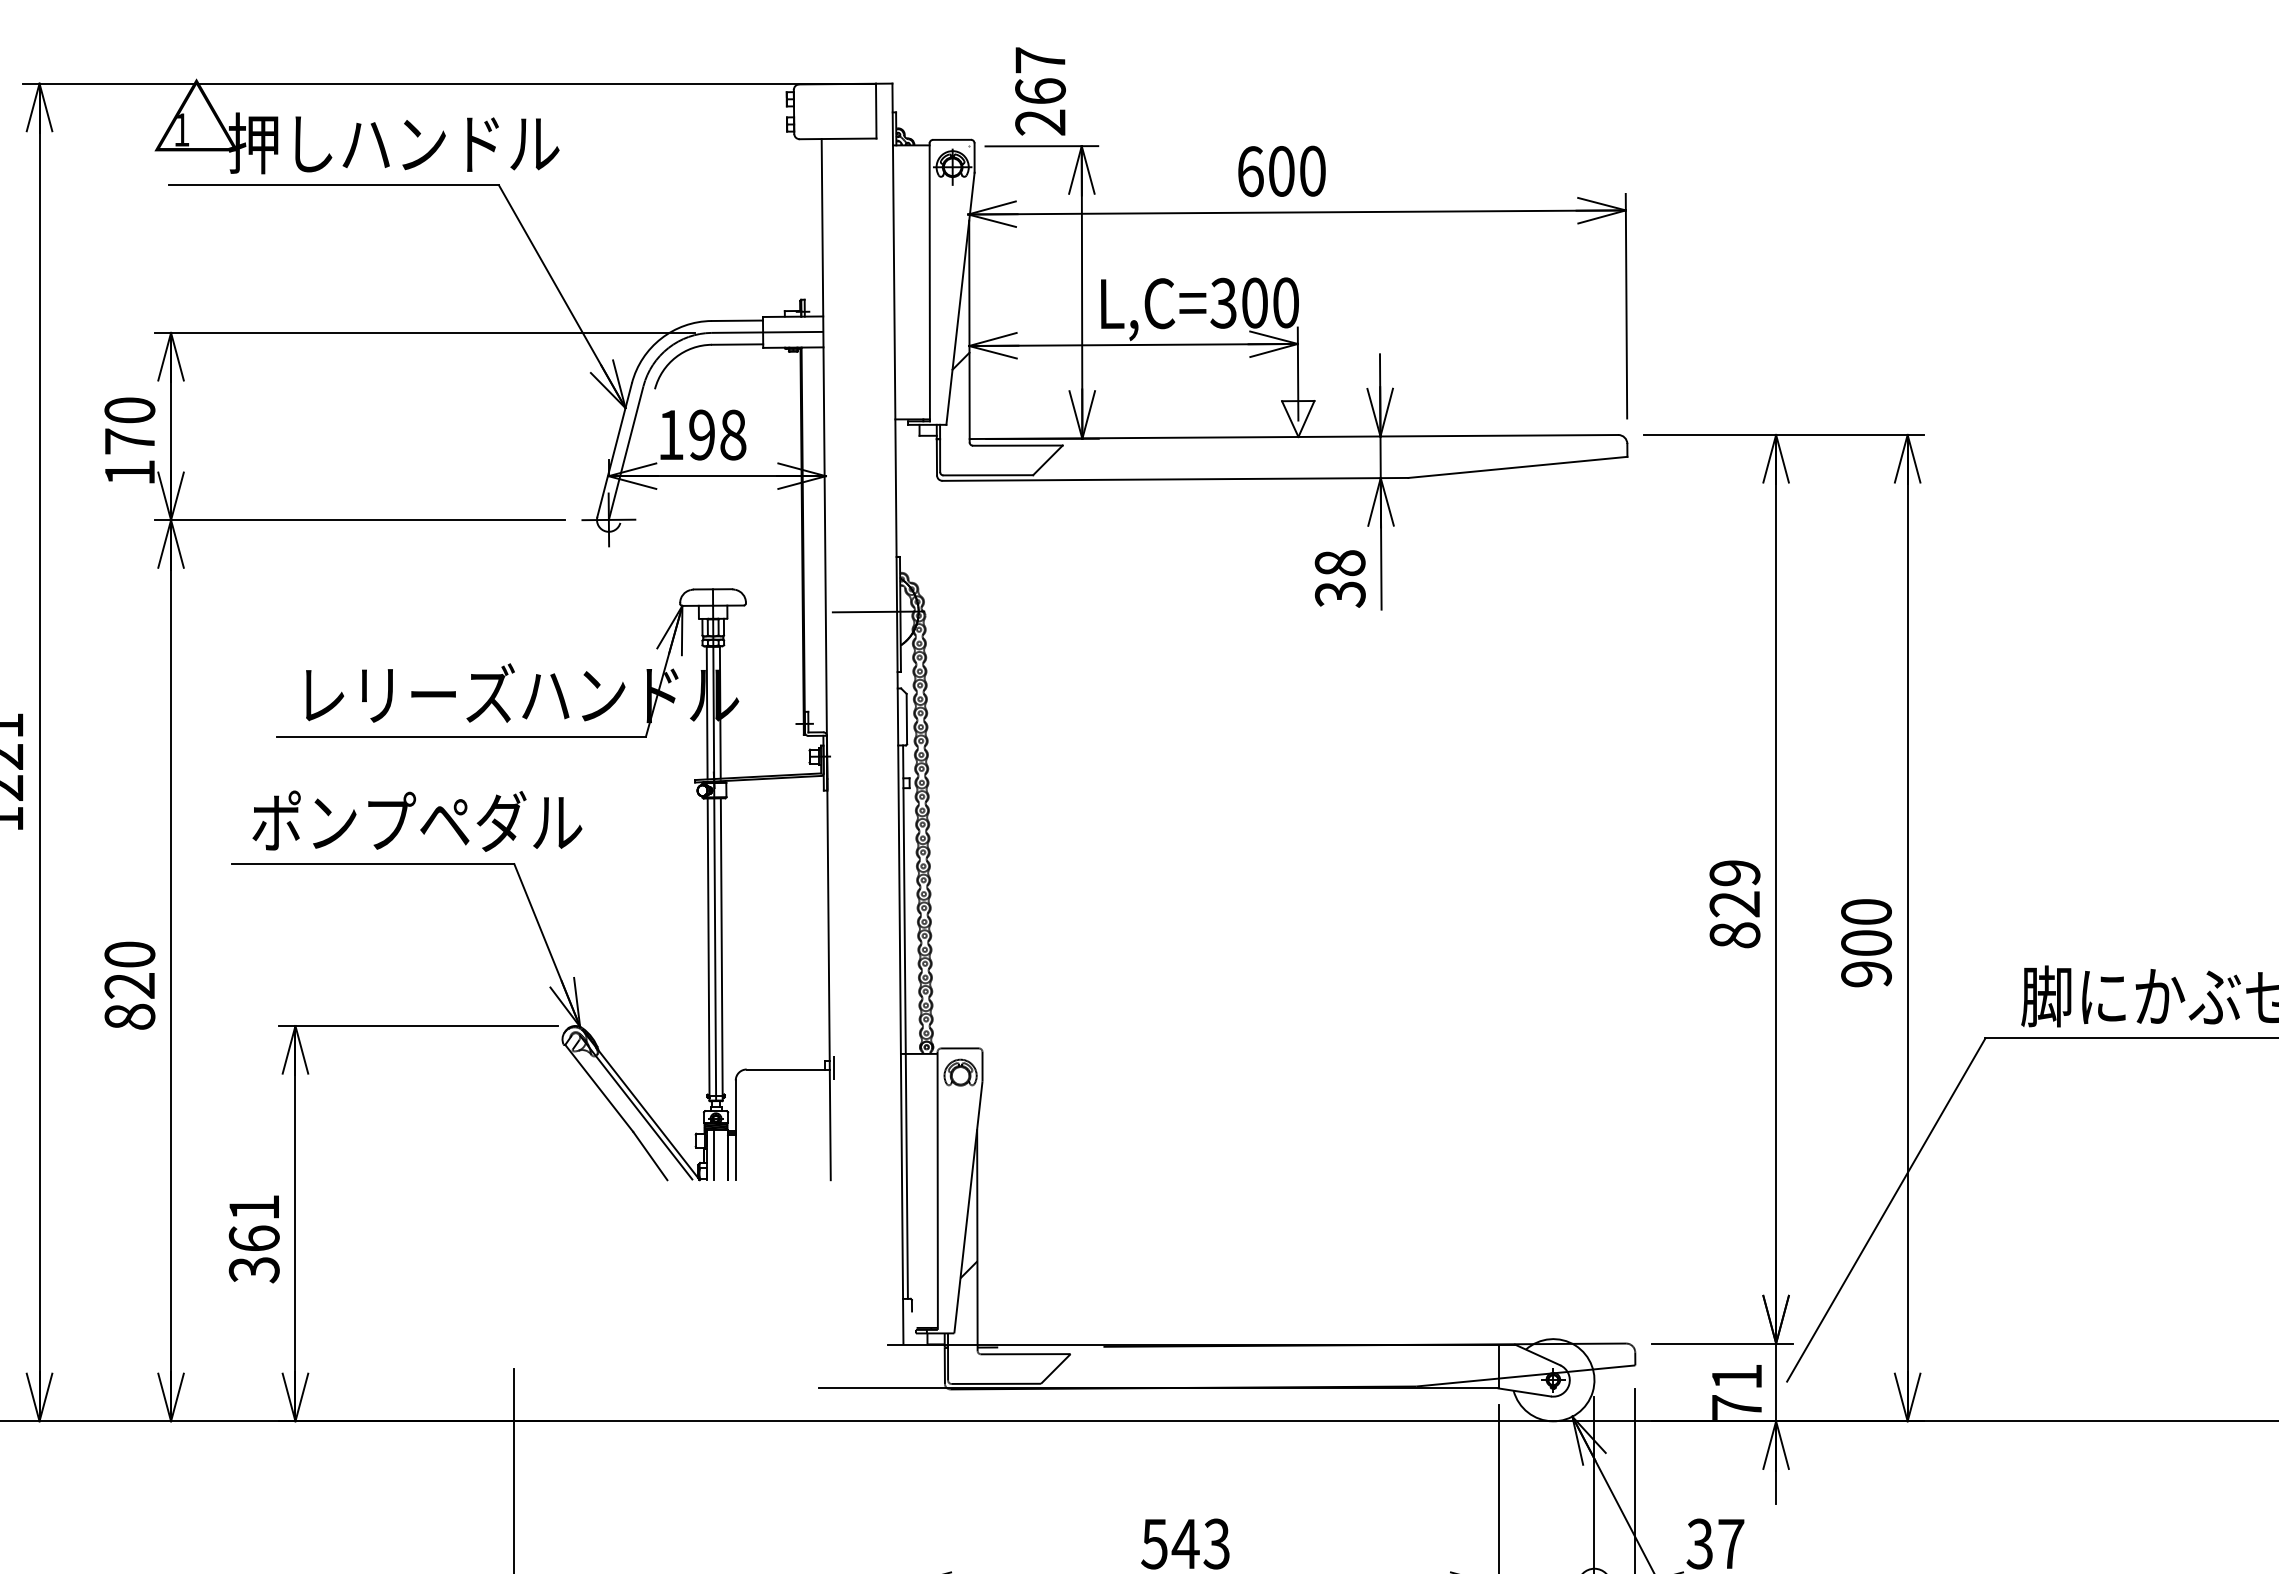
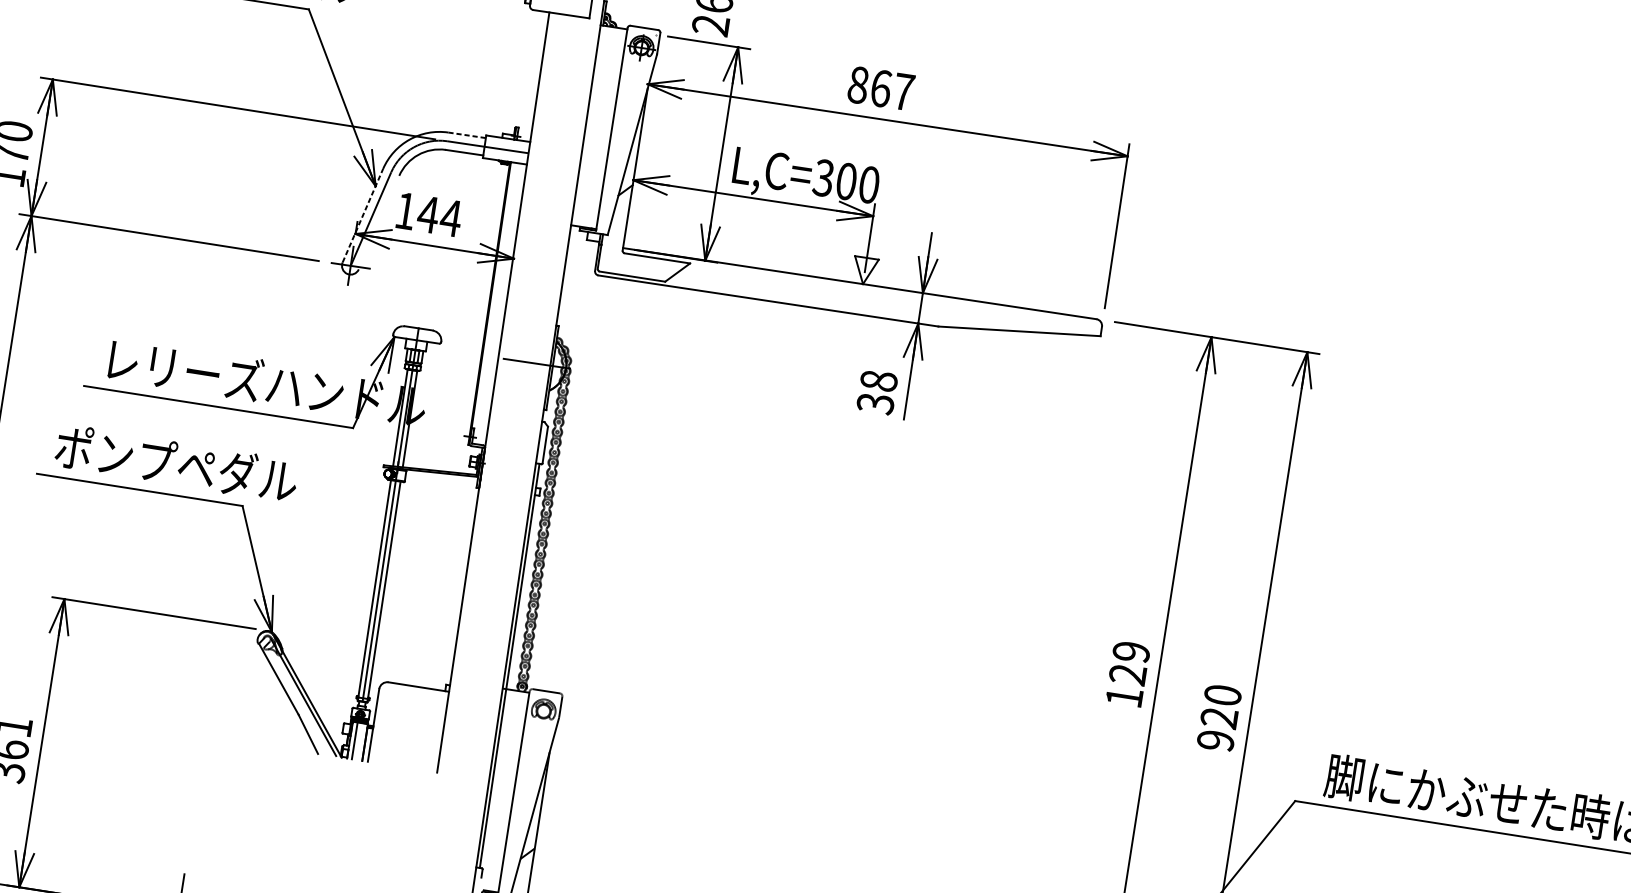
text: (1281, 171) -> (880, 88), 600 -> 867
line: (737, 320) -> (467, 135), solid -> dashed
text: (717, 434) -> (439, 215), 198 -> 144
line: (614, 449) -> (362, 215), solid -> dashed
text: (1734, 935) -> (1124, 697), 829 -> 129
text: (1866, 943) -> (1219, 718), 900 -> 920
line: (834, 1068) -> (452, 691), removed

